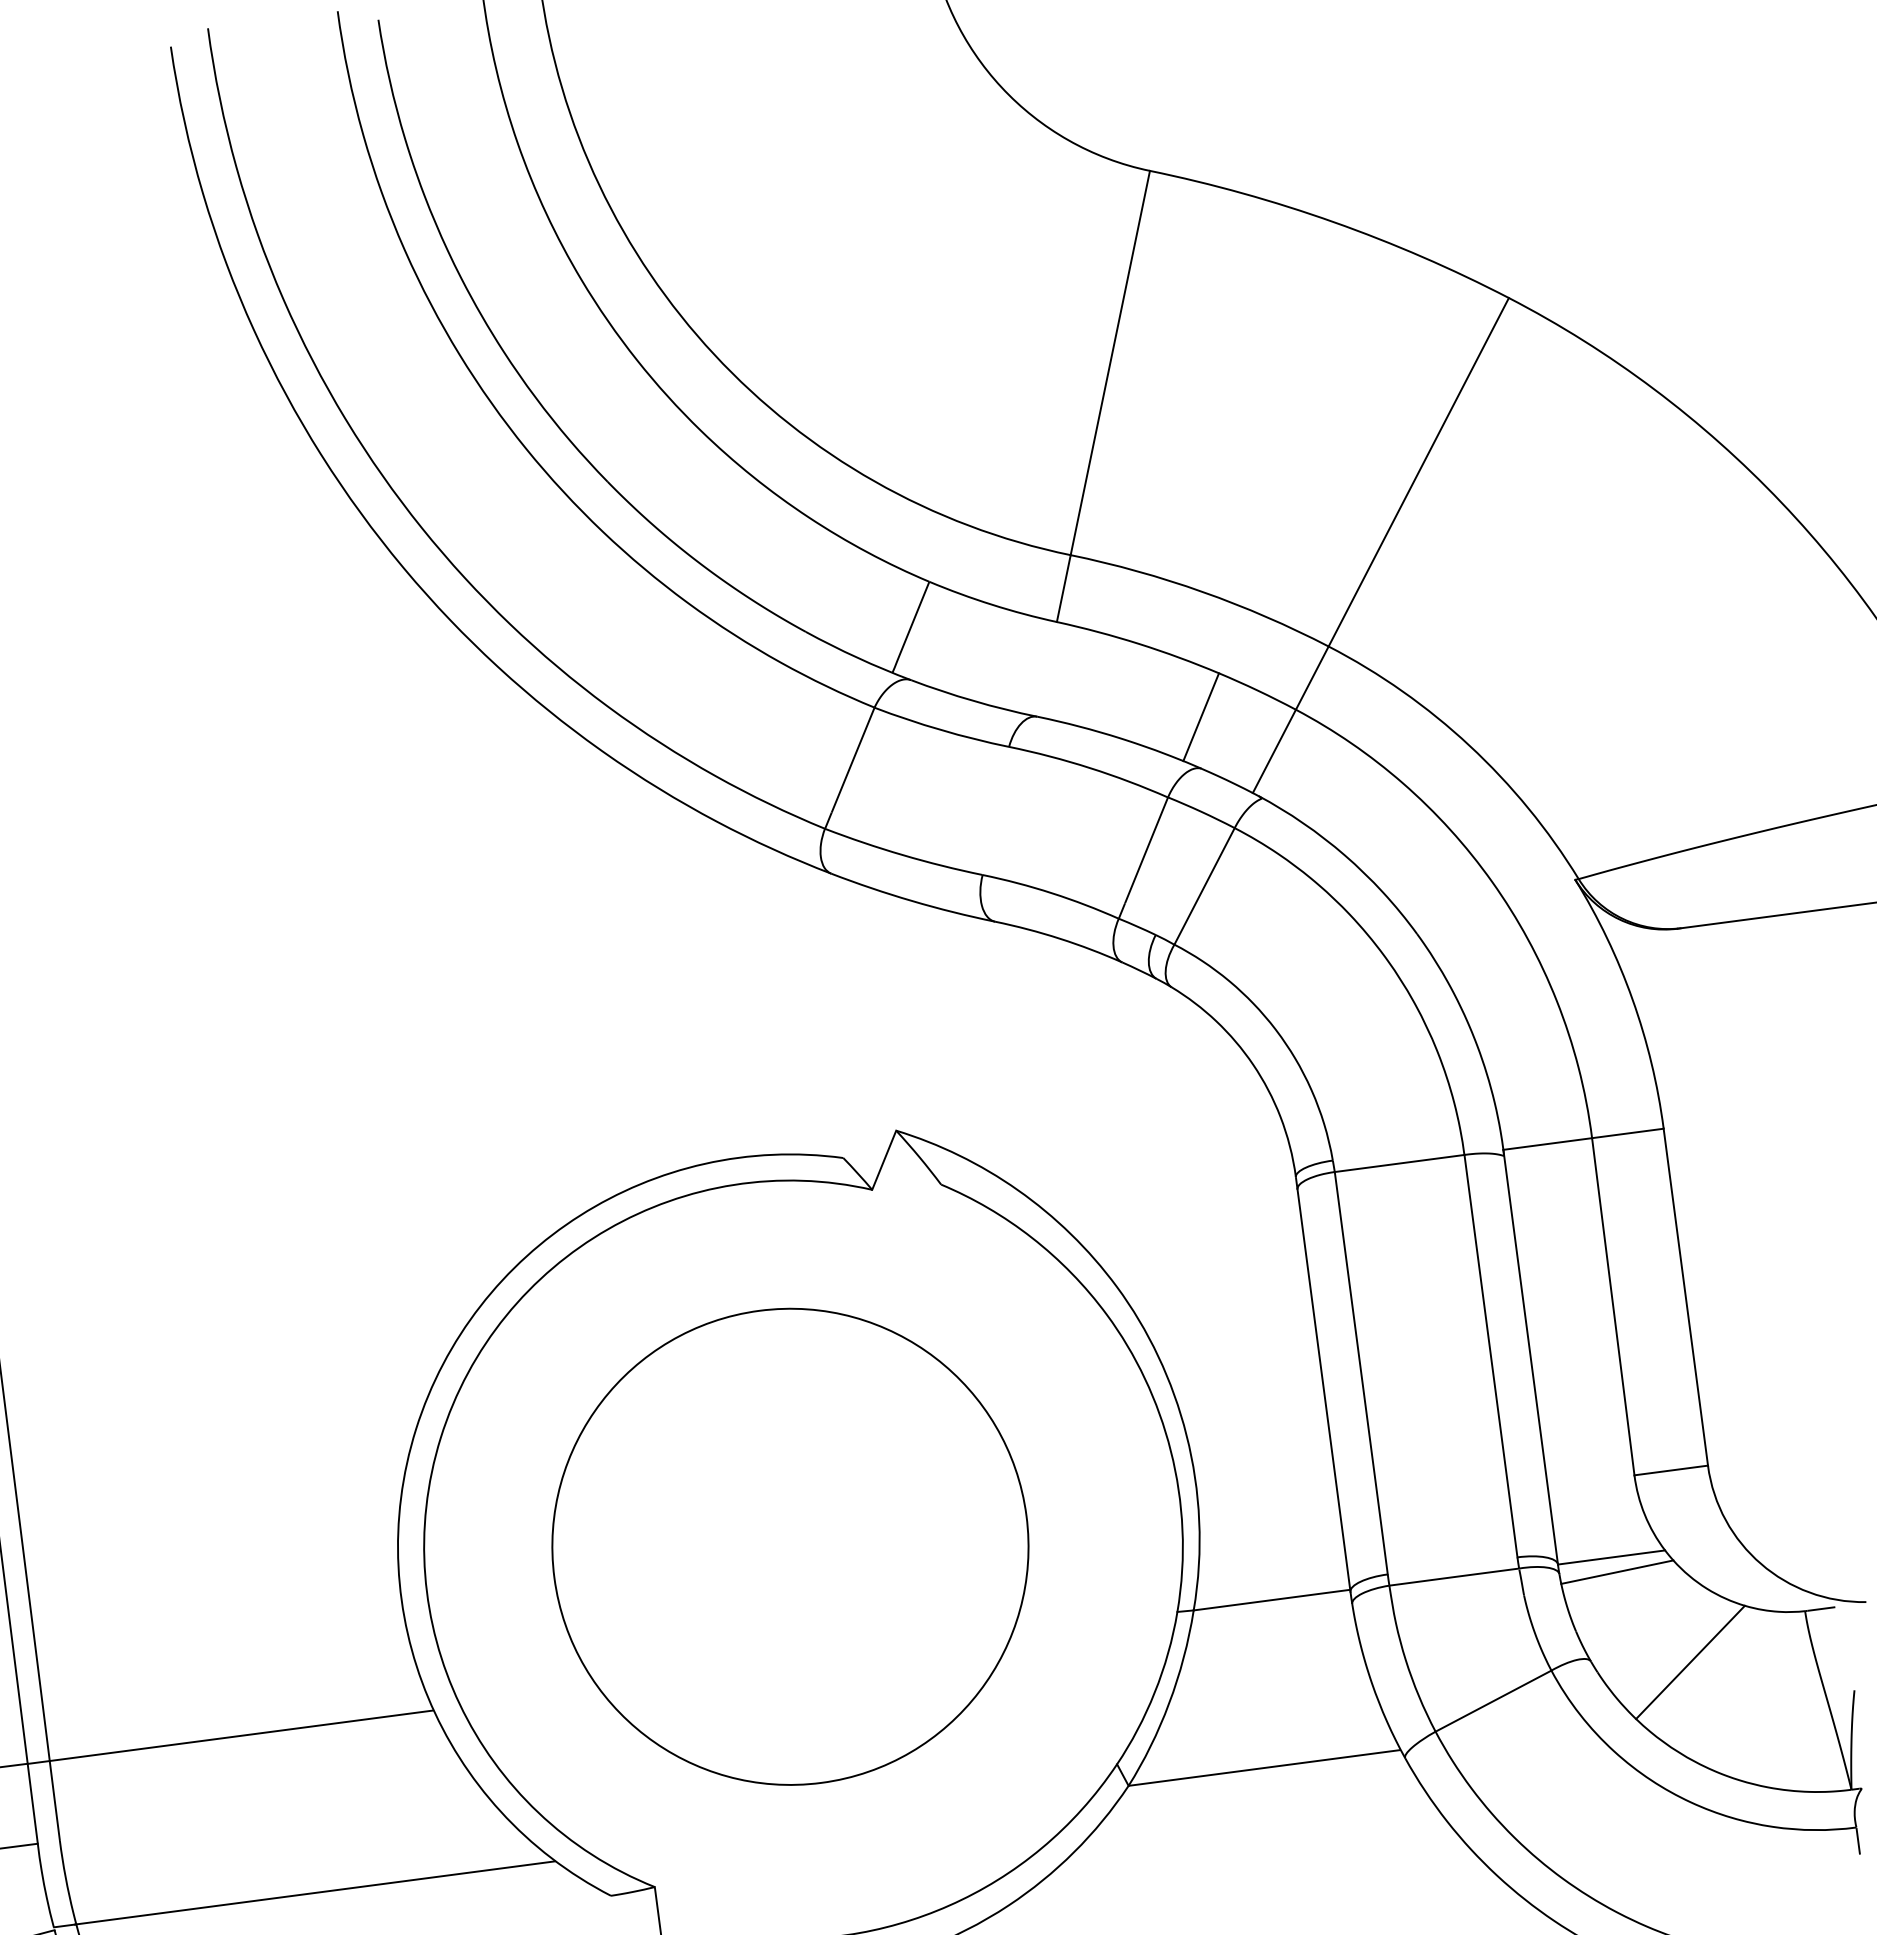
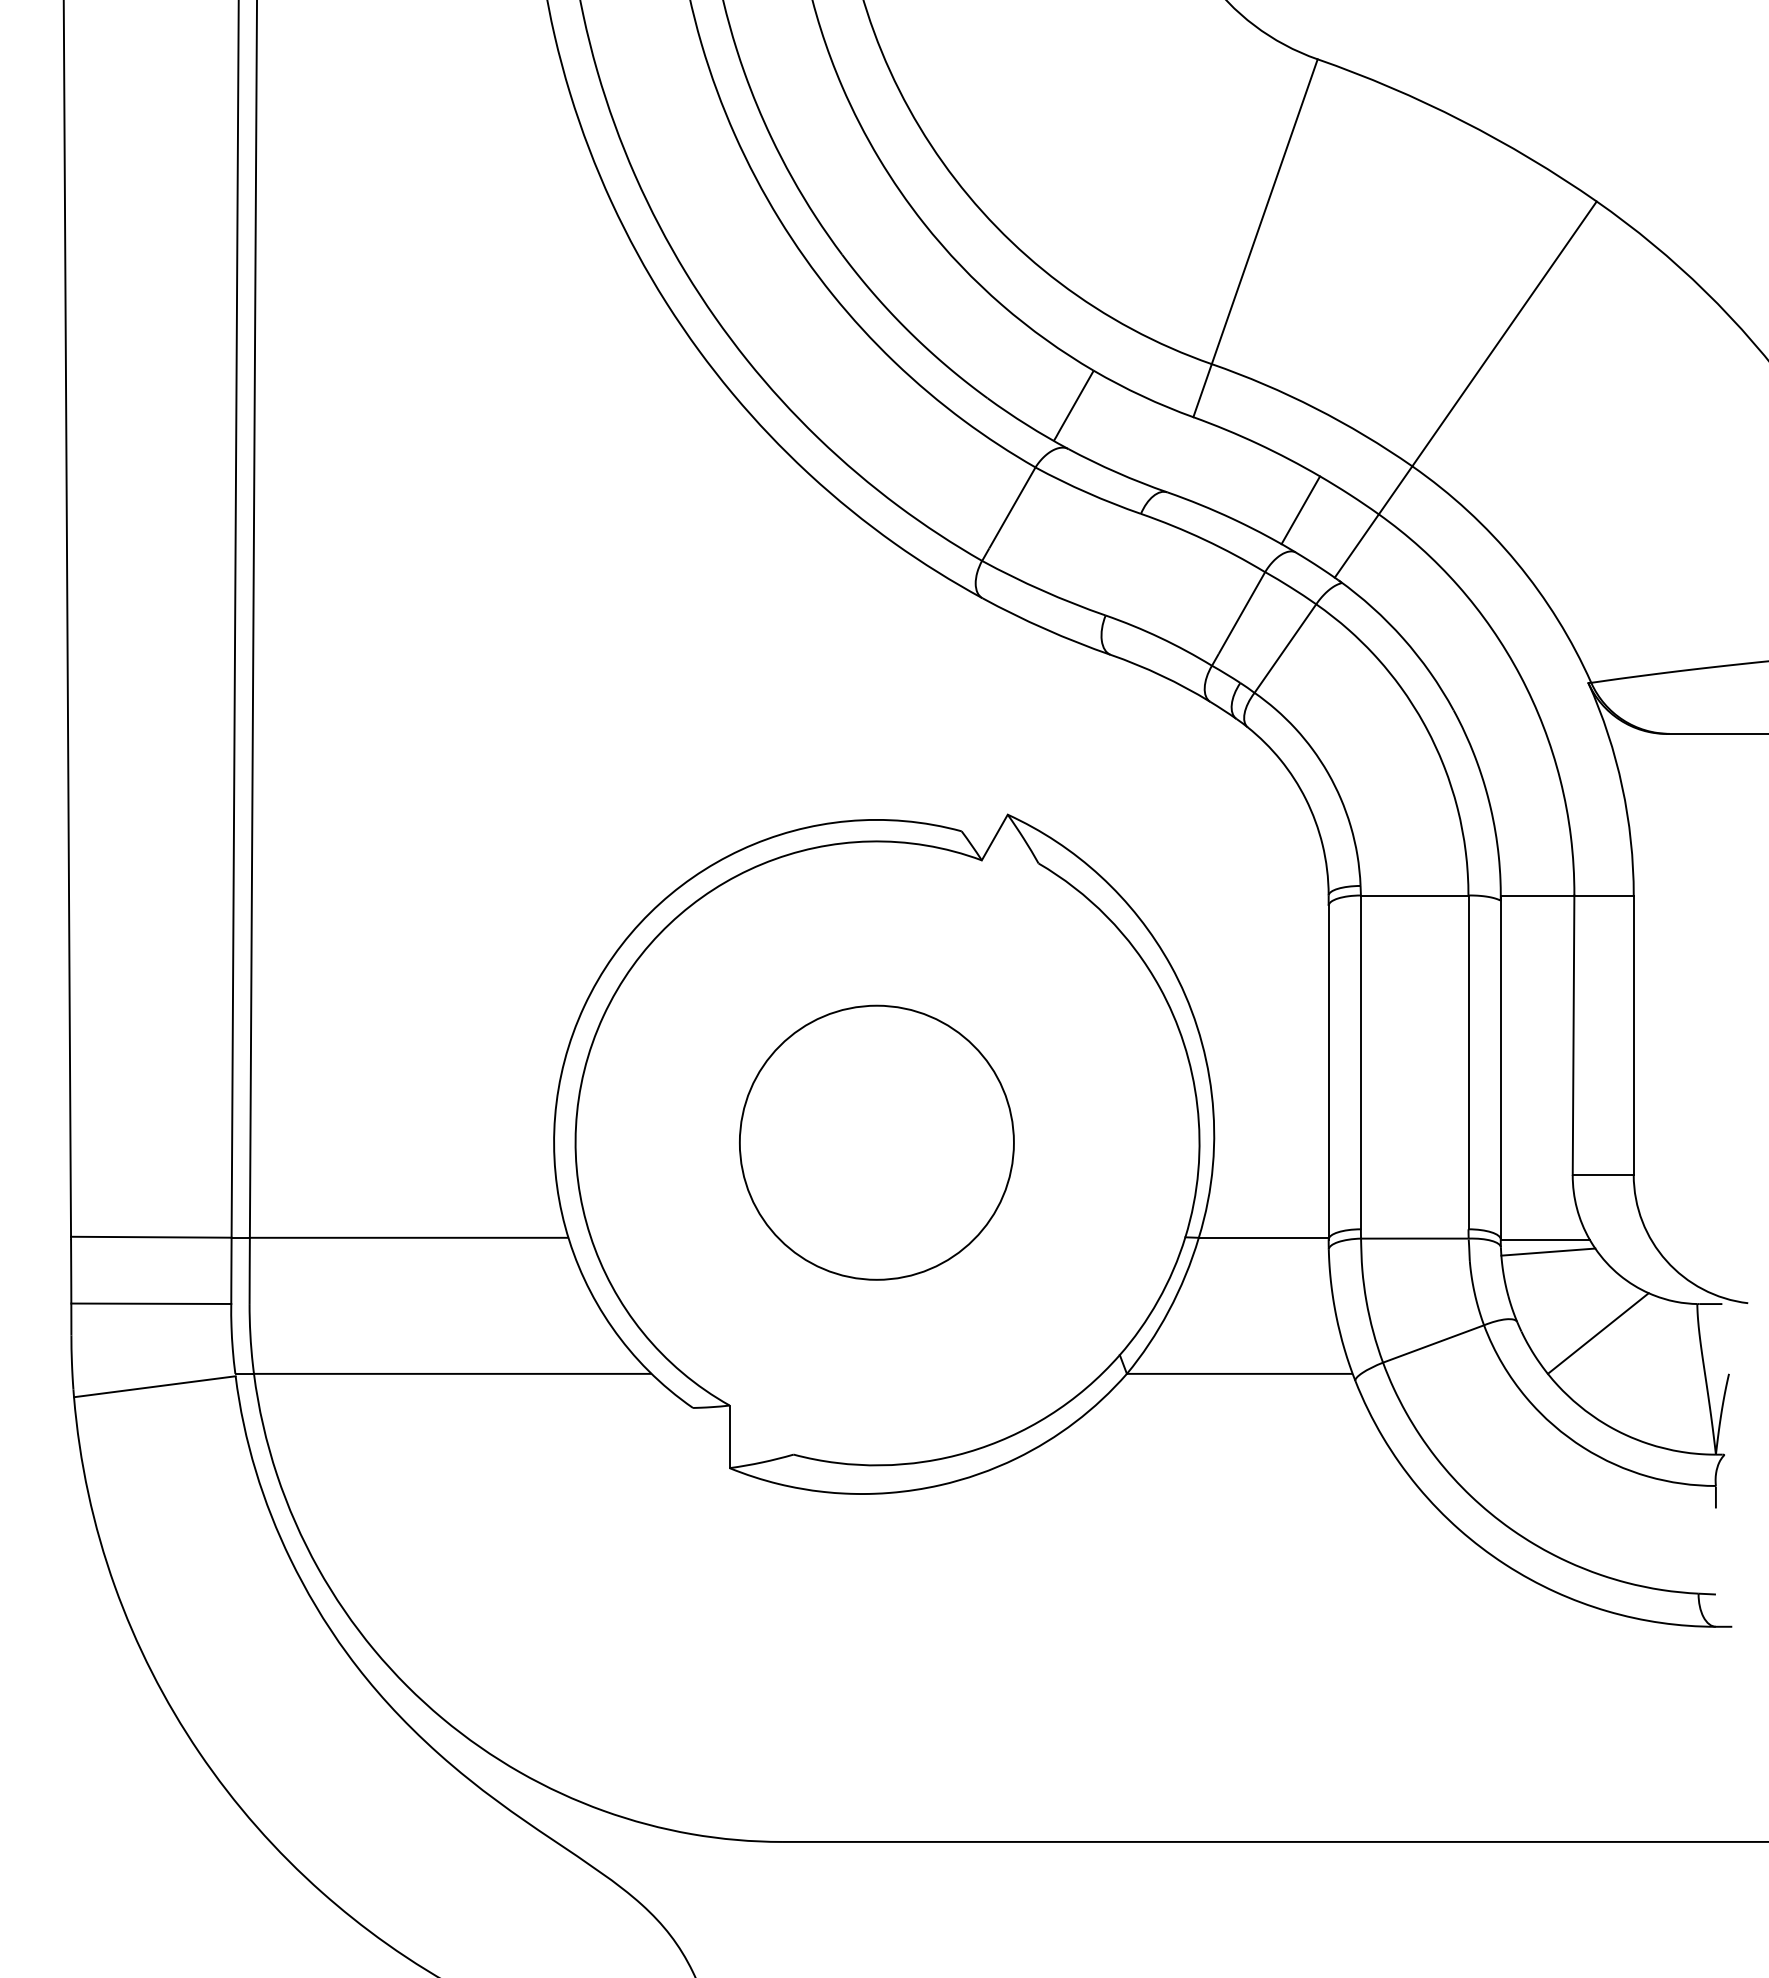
circle: (790, 1546) -> (876, 1142), size x0.7

